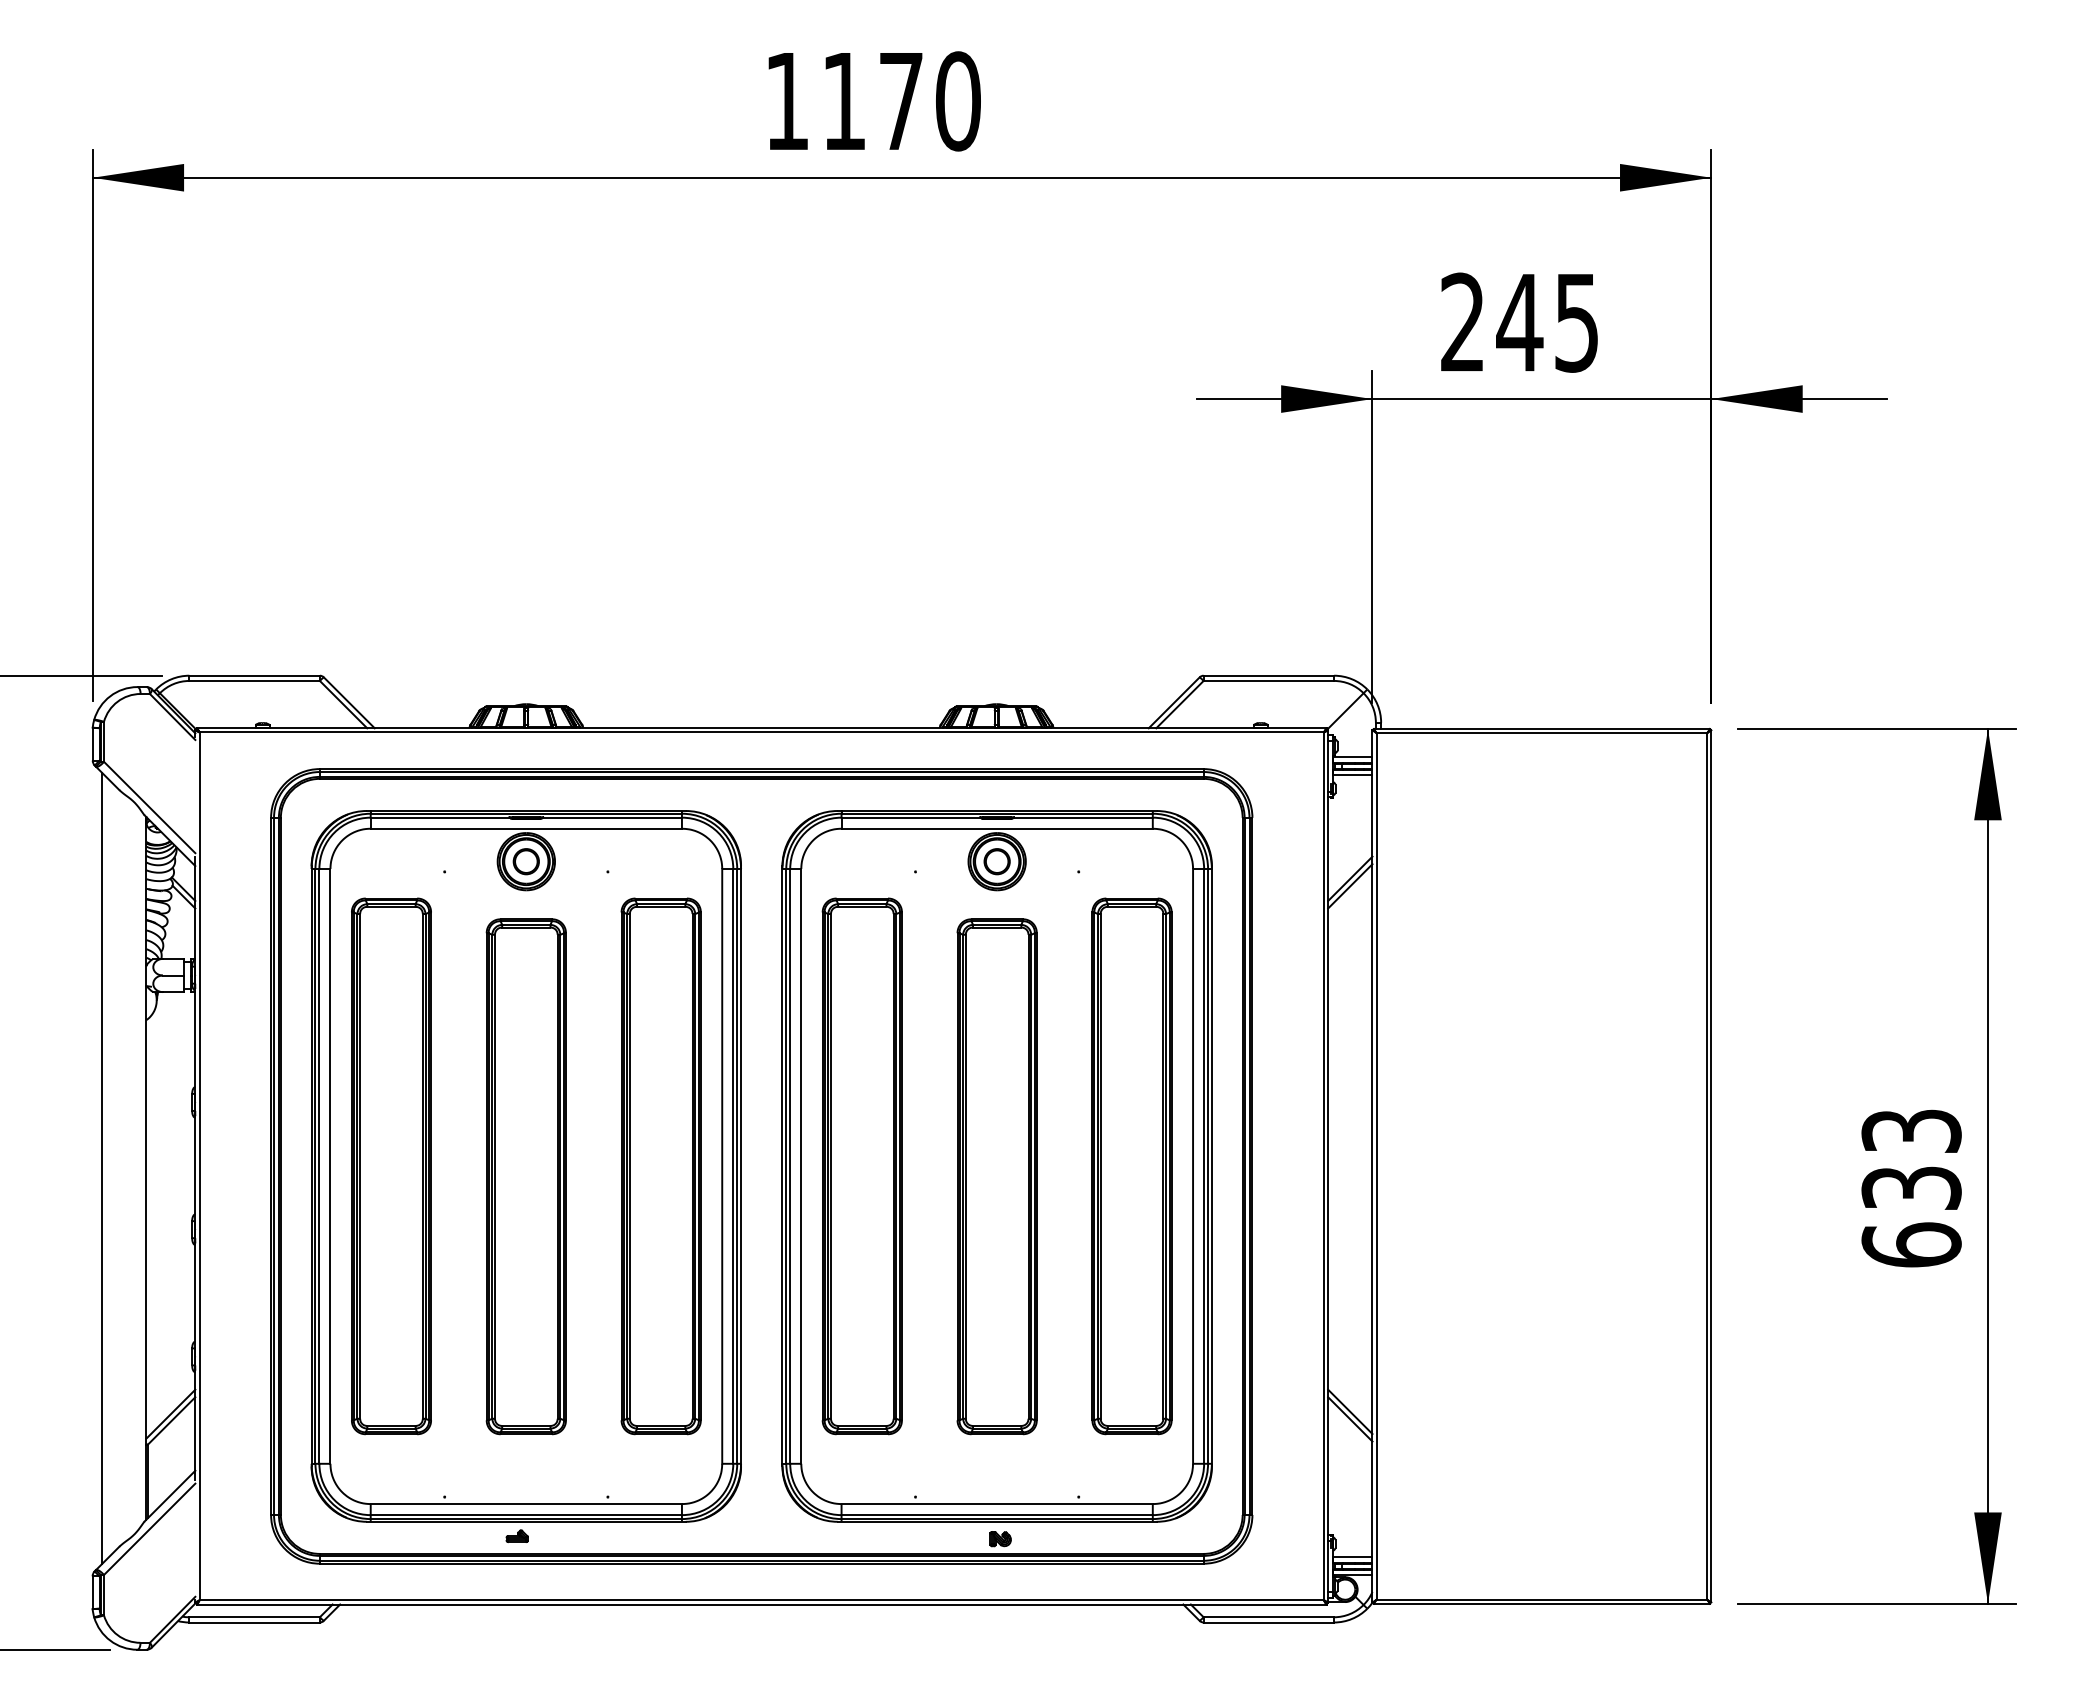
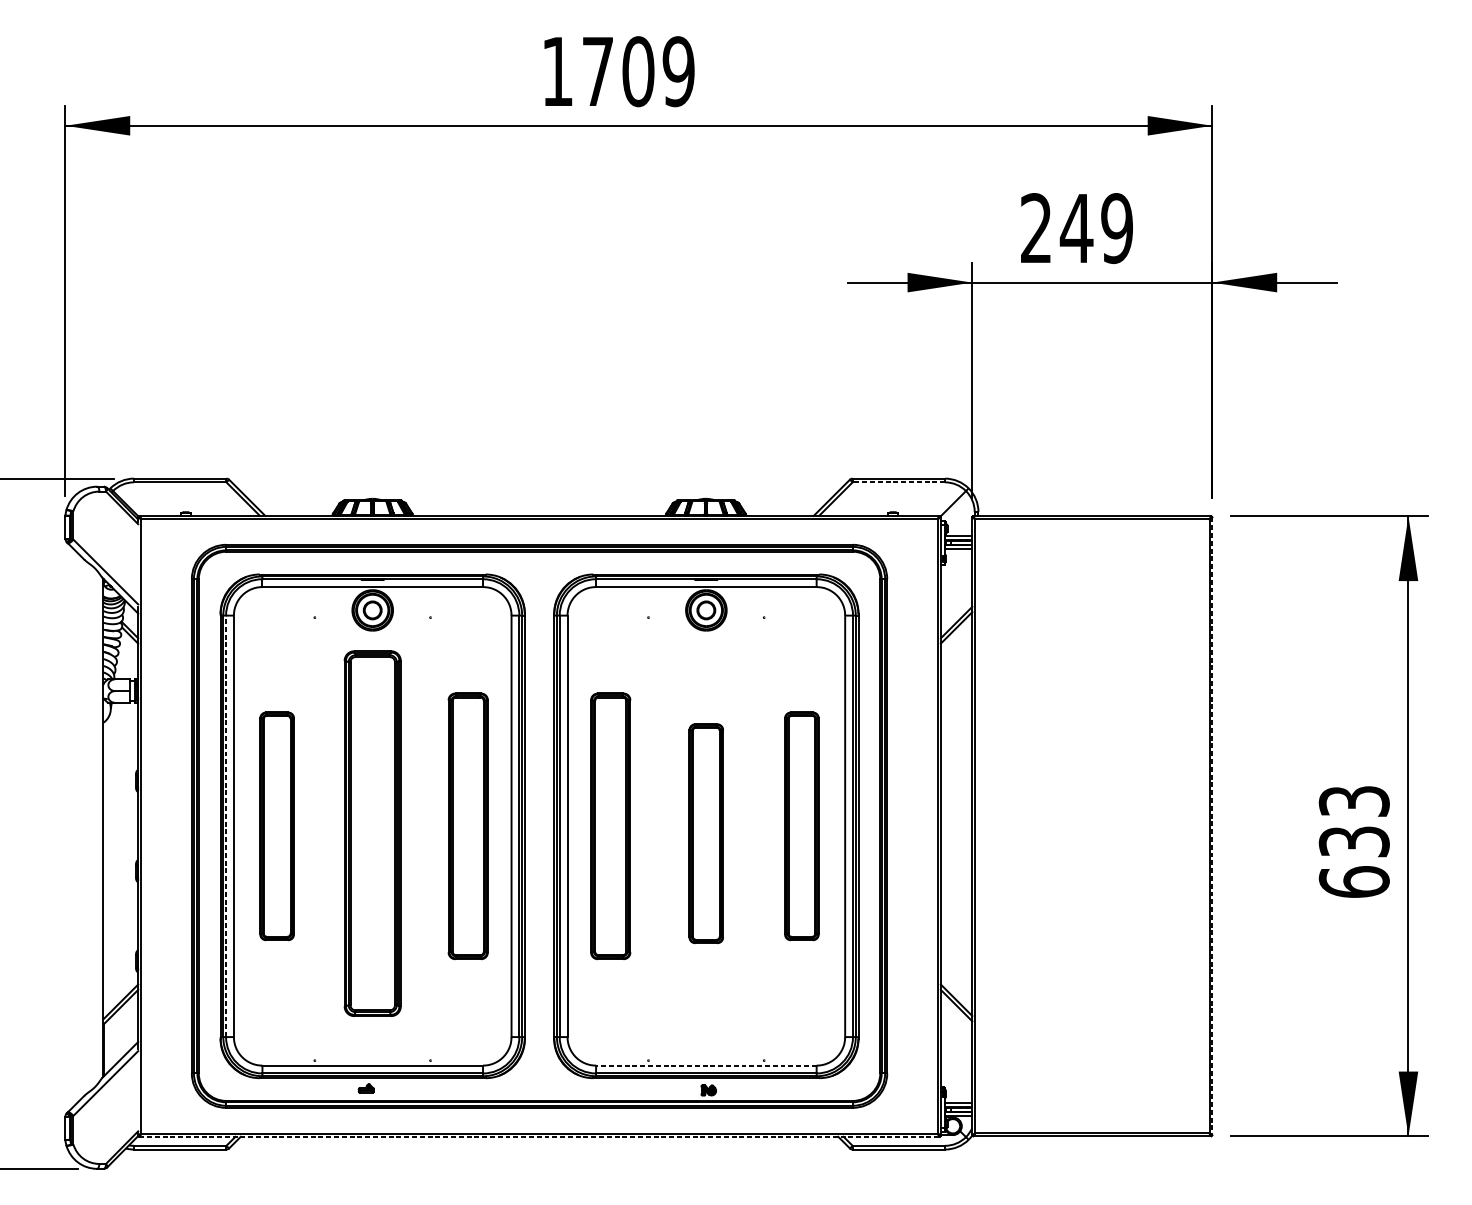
text: (901, 101) -> (638, 71), 1170 -> 1709
text: (1576, 322) -> (1116, 228), 245 -> 249
line: (1268, 680) -> (898, 482), solid -> dashed
line: (319, 1165) -> (226, 825), solid -> dashed
part: (391, 1166) -> (277, 826), size x0.6
part: (660, 1166) -> (467, 826), size x0.7
part: (861, 1166) -> (610, 826), size x0.7
part: (1131, 1166) -> (801, 826), size x0.6
line: (1711, 1166) -> (1212, 826), solid -> dashed
line: (102, 1167) -> (72, 827), removed
part: (996, 1176) -> (705, 833), size x0.6
line: (997, 1504) -> (706, 1065), solid -> dashed
line: (762, 1604) -> (540, 1136), solid -> dashed

